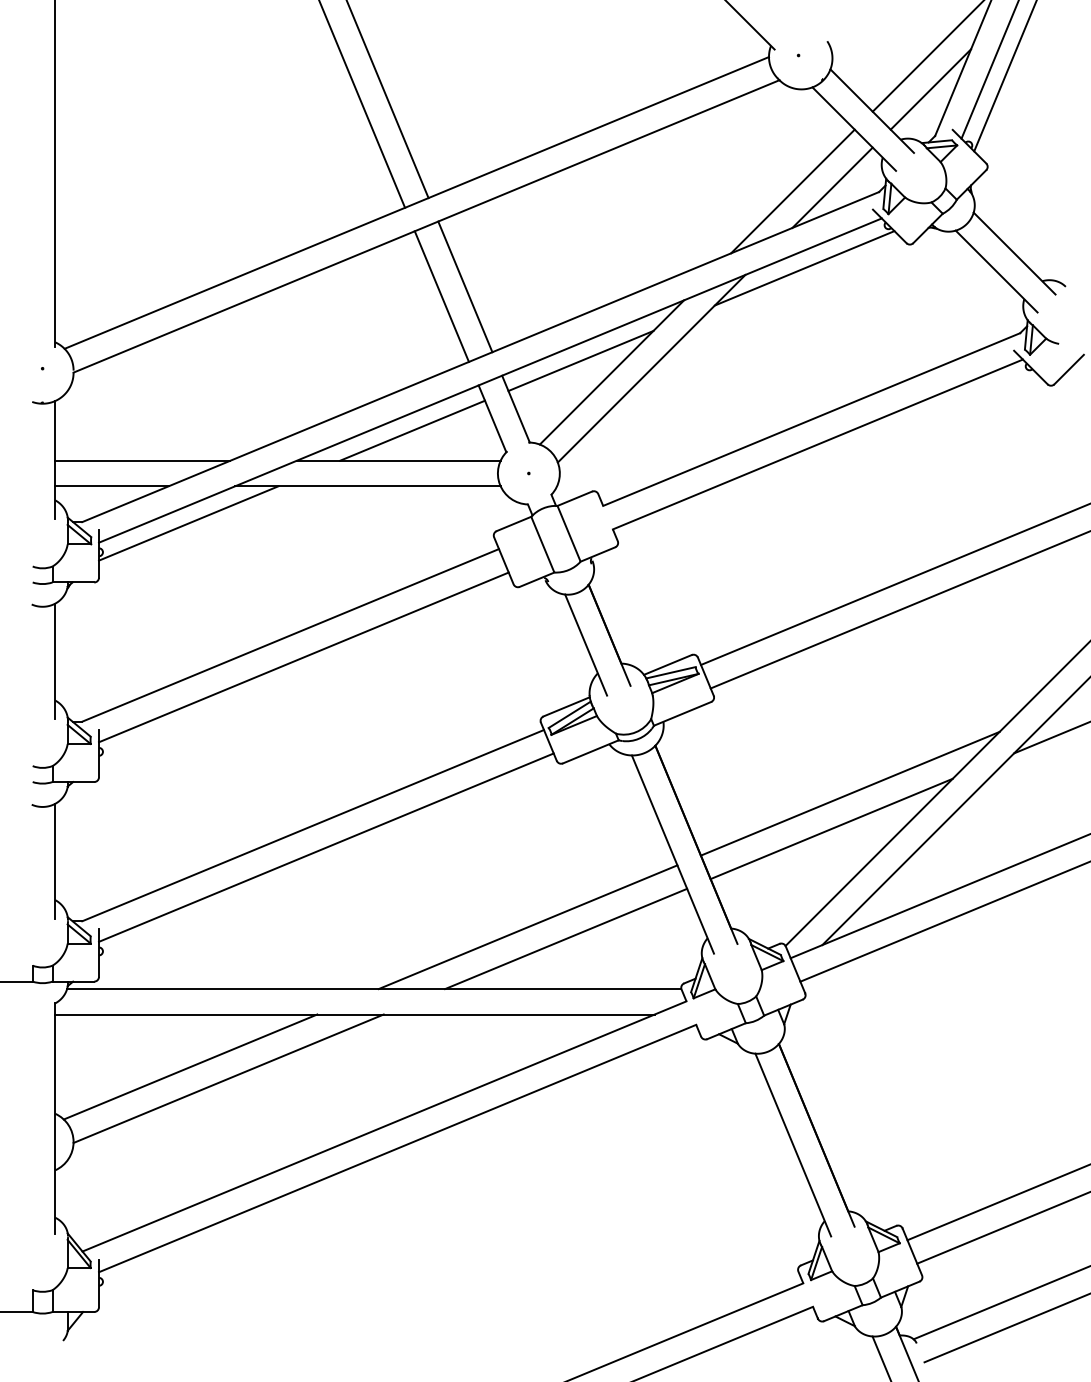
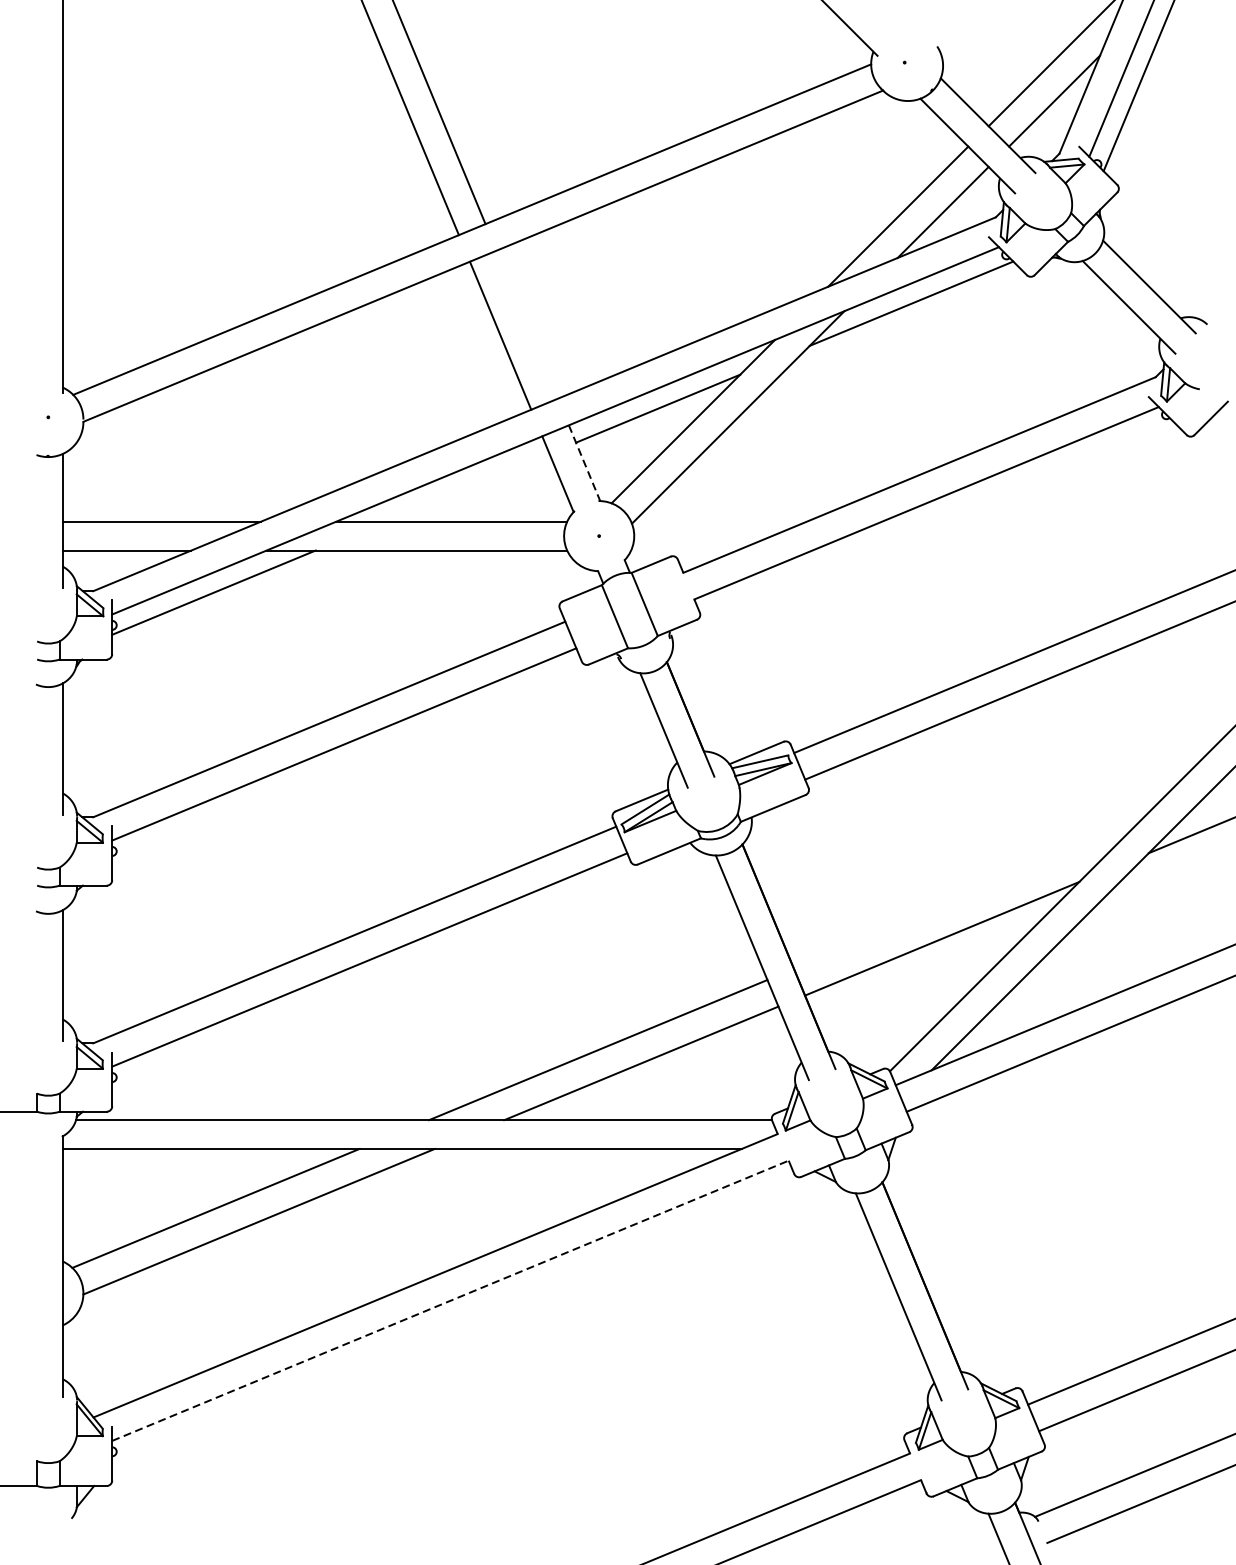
line: (465, 286) -> (527, 324), removed
line: (516, 409) -> (585, 463), solid -> dashed
line: (412, 430) -> (467, 487), removed
line: (849, 793) -> (962, 898), removed
line: (398, 1148) -> (451, 1300), solid -> dashed

